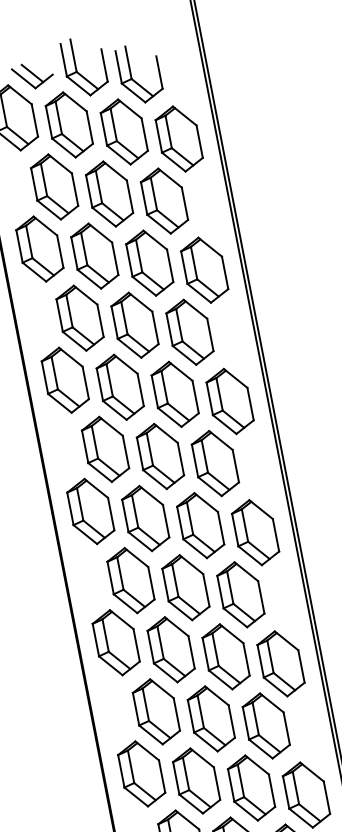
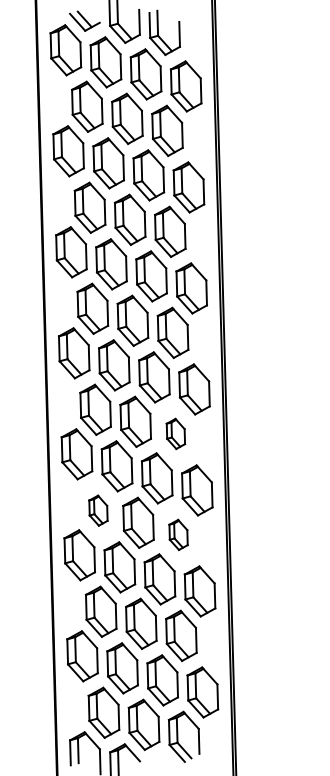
part: (240, 594) -> (175, 433), size x0.6
part: (156, 711) -> (98, 510), size x0.6
part: (266, 725) -> (178, 534), size x0.6

